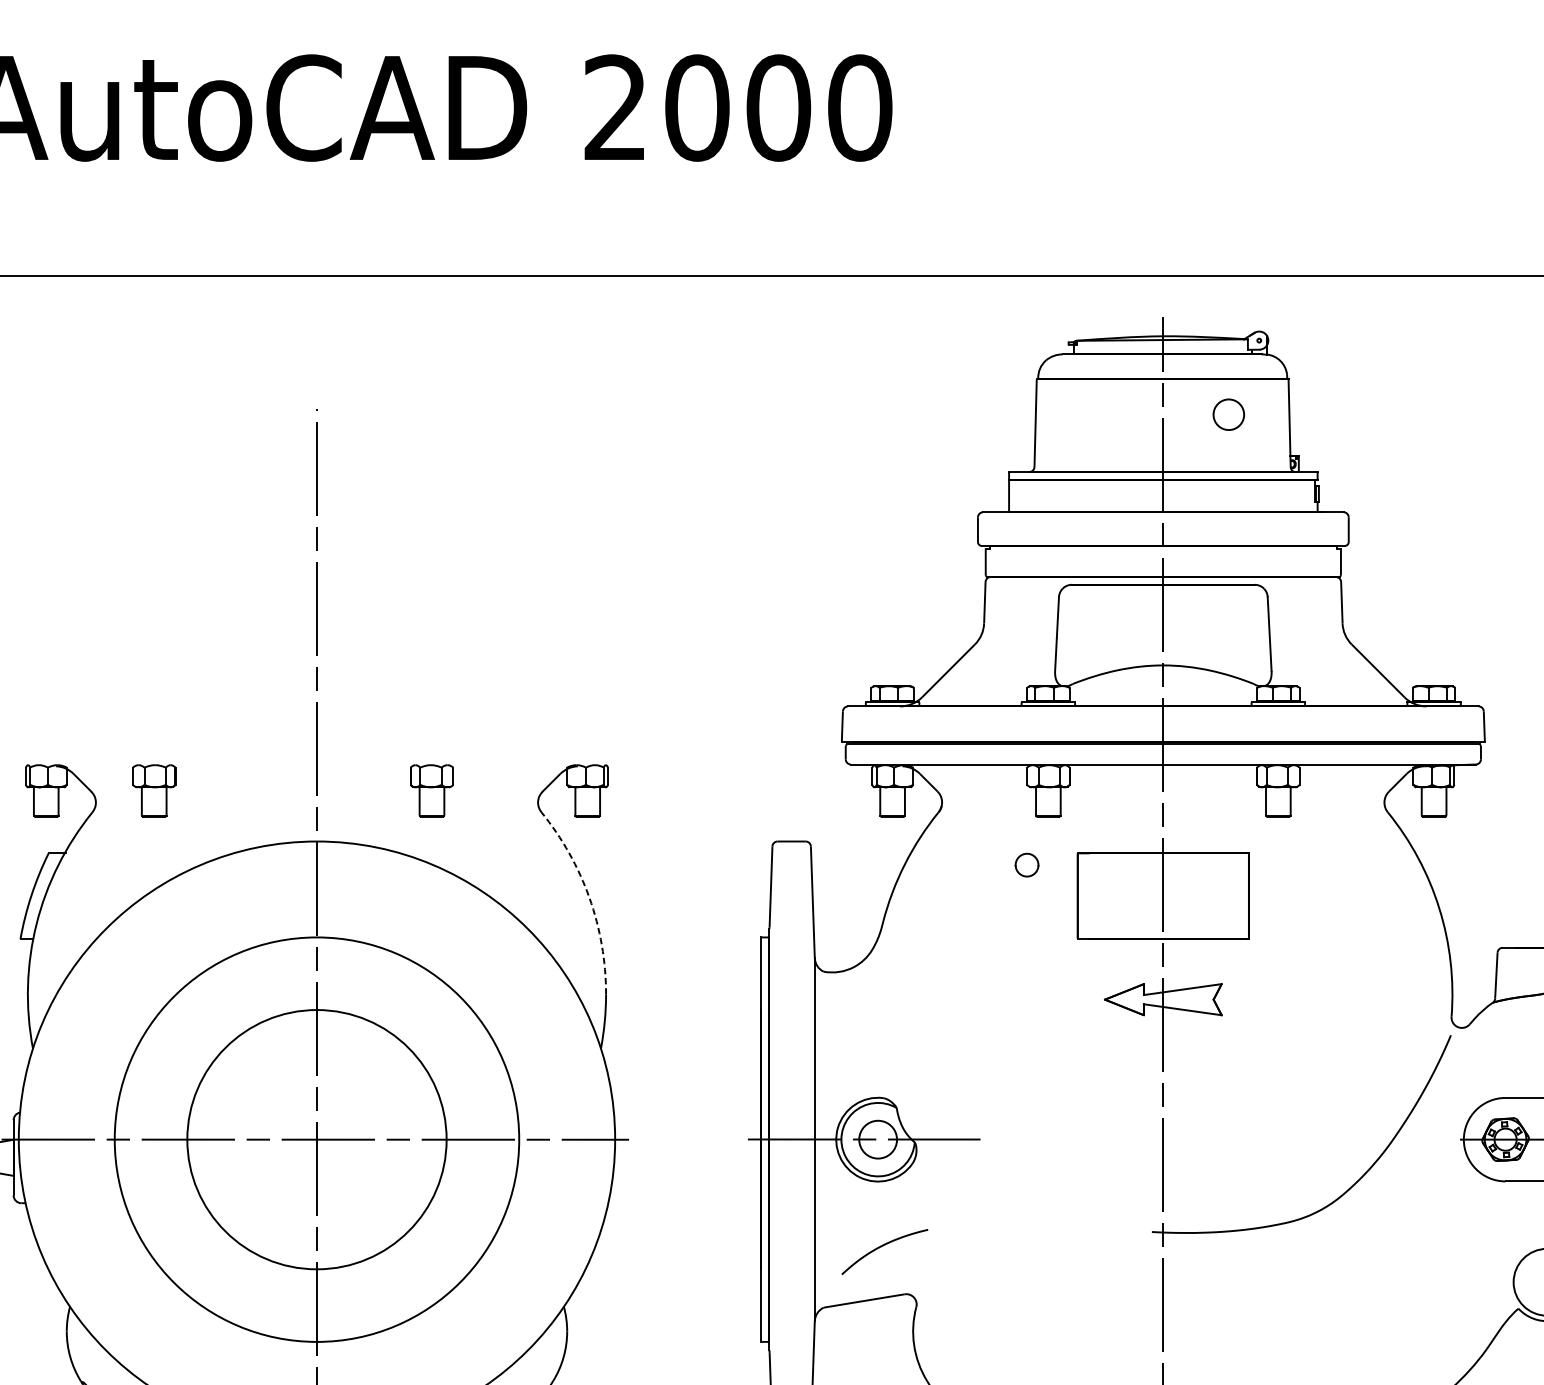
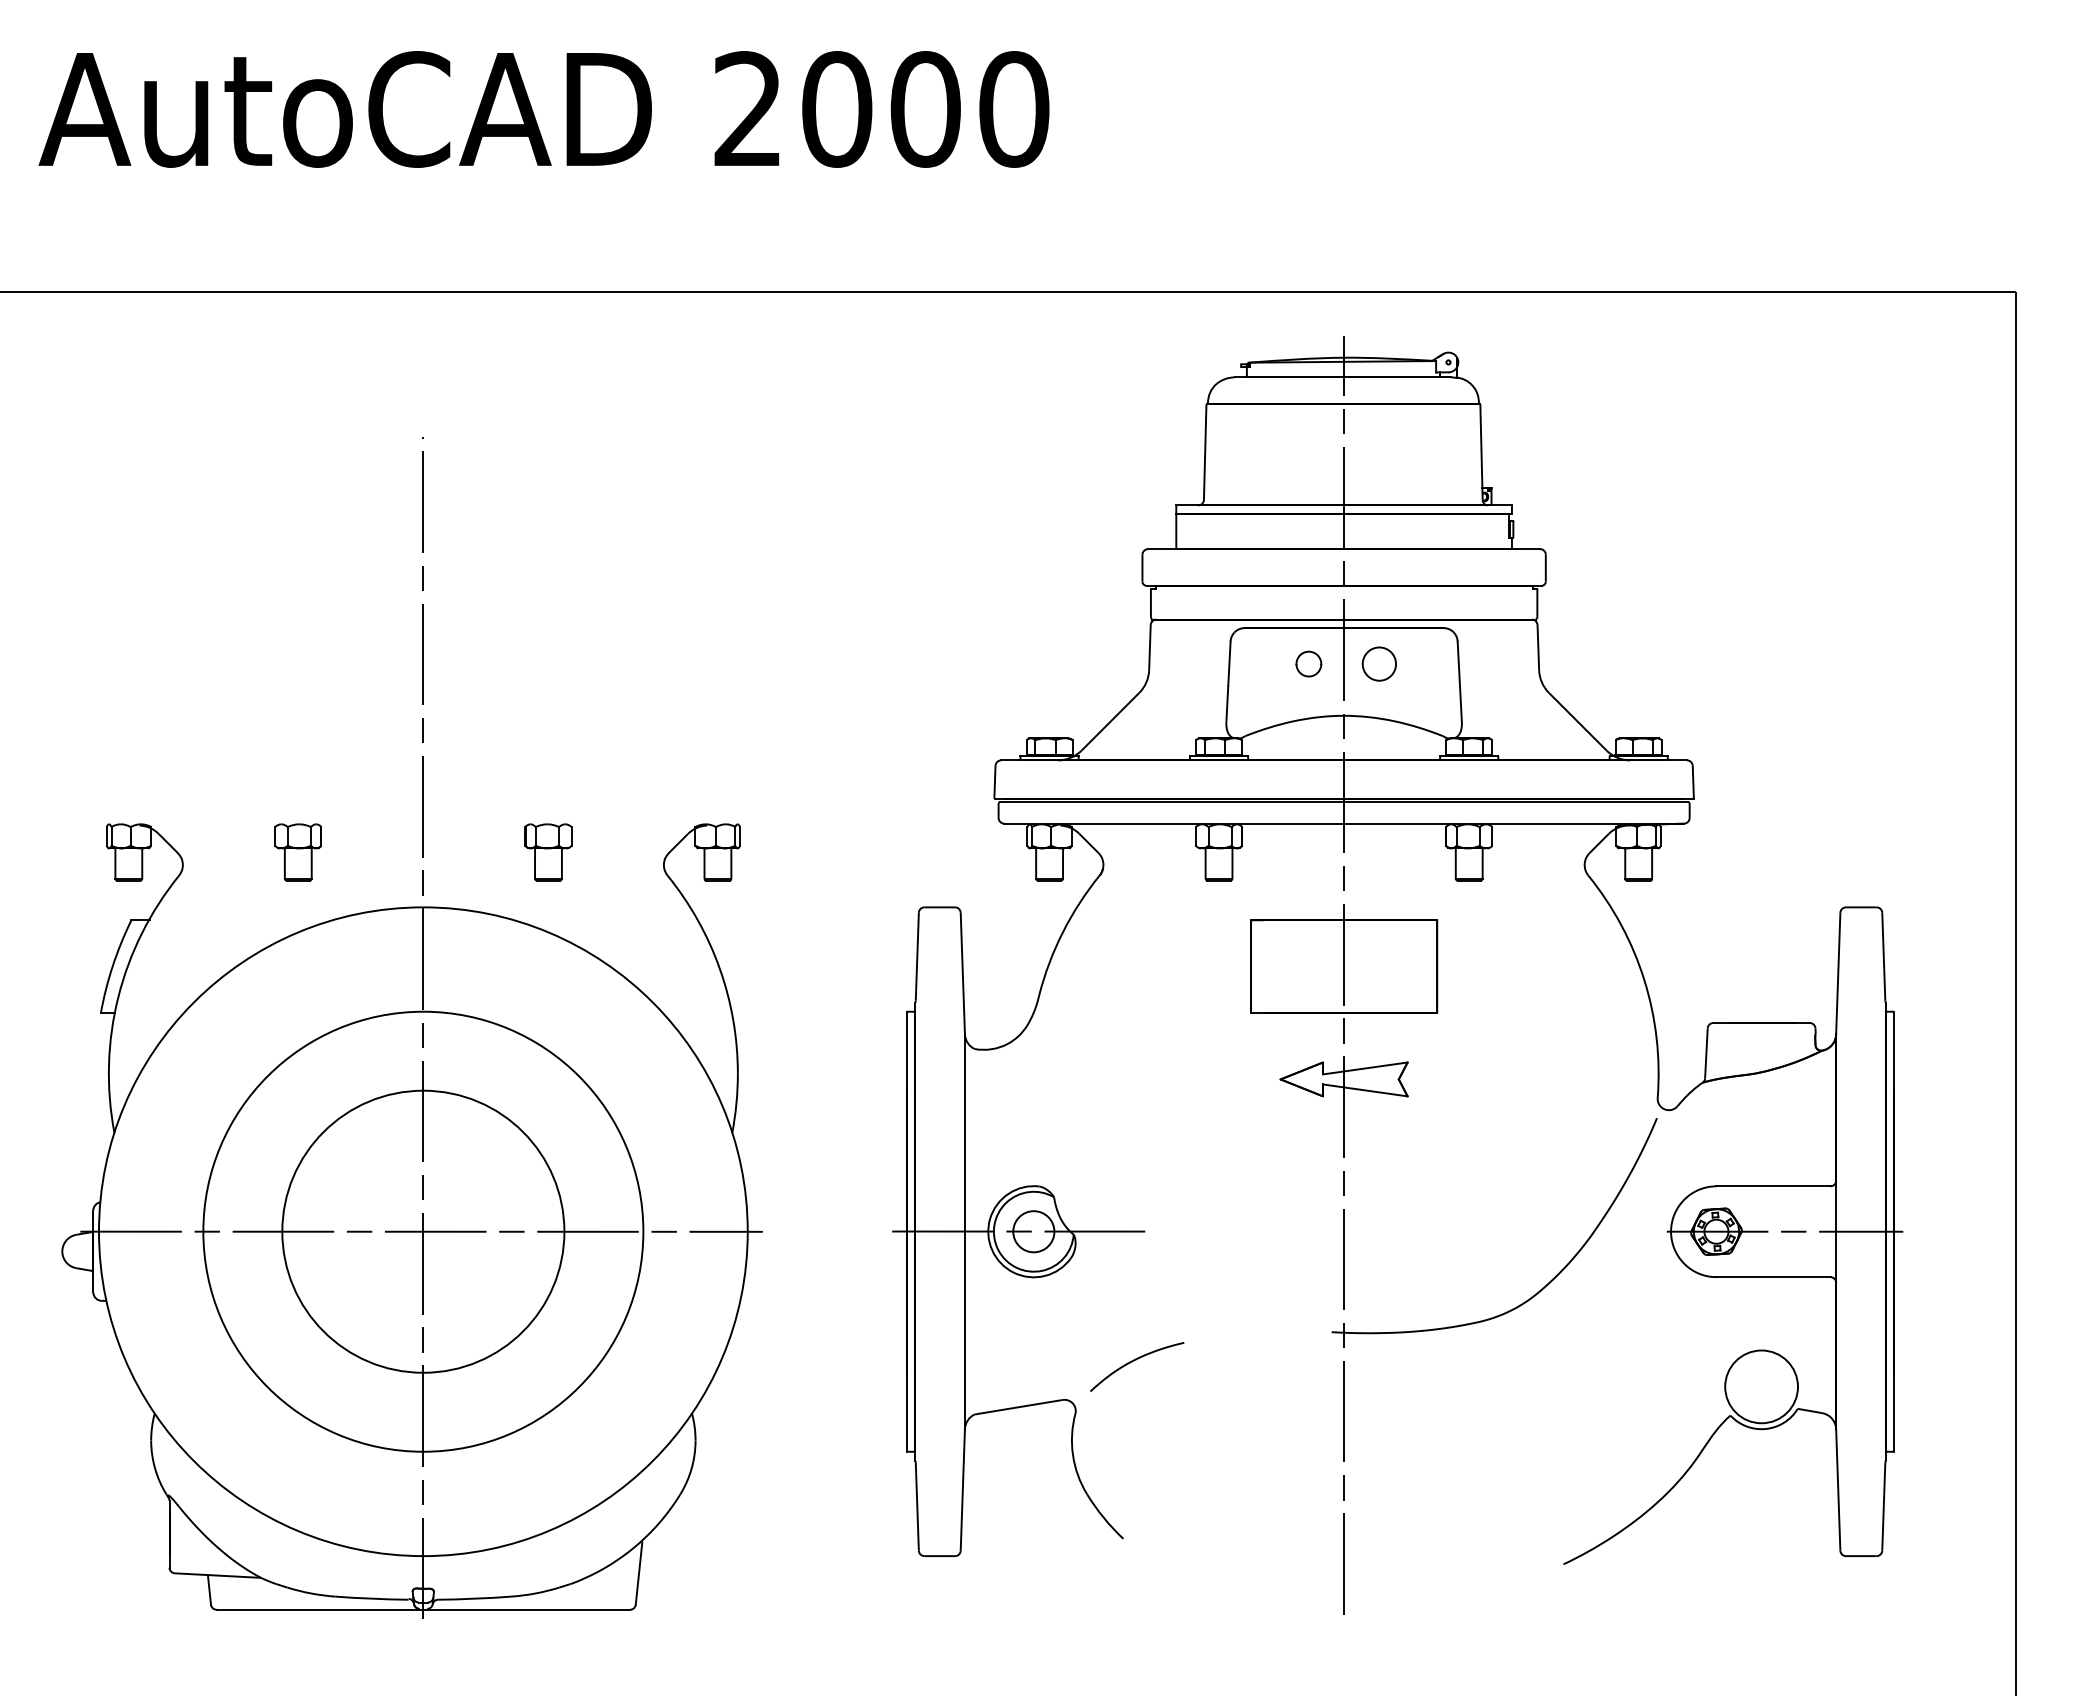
circle: (1228, 414) -> (1378, 663), moved
part: (153, 791) -> (297, 852), moved
part: (1026, 864) -> (1308, 663), moved
arc: (589, 897) -> (719, 968), dashed -> solid
curve: (882, 1246) -> (1134, 1361), moved

